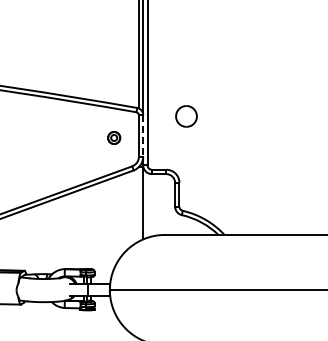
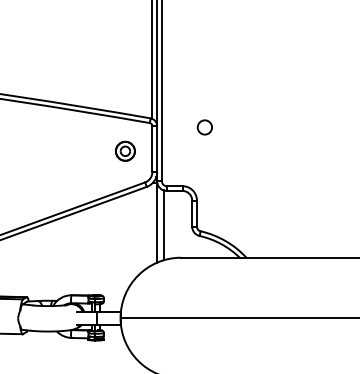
part: (186, 115) -> (204, 126), size x0.62
line: (143, 135) -> (157, 148), dashed -> solid
part: (113, 137) -> (124, 150), size x1.43
line: (149, 205) -> (164, 225), added

